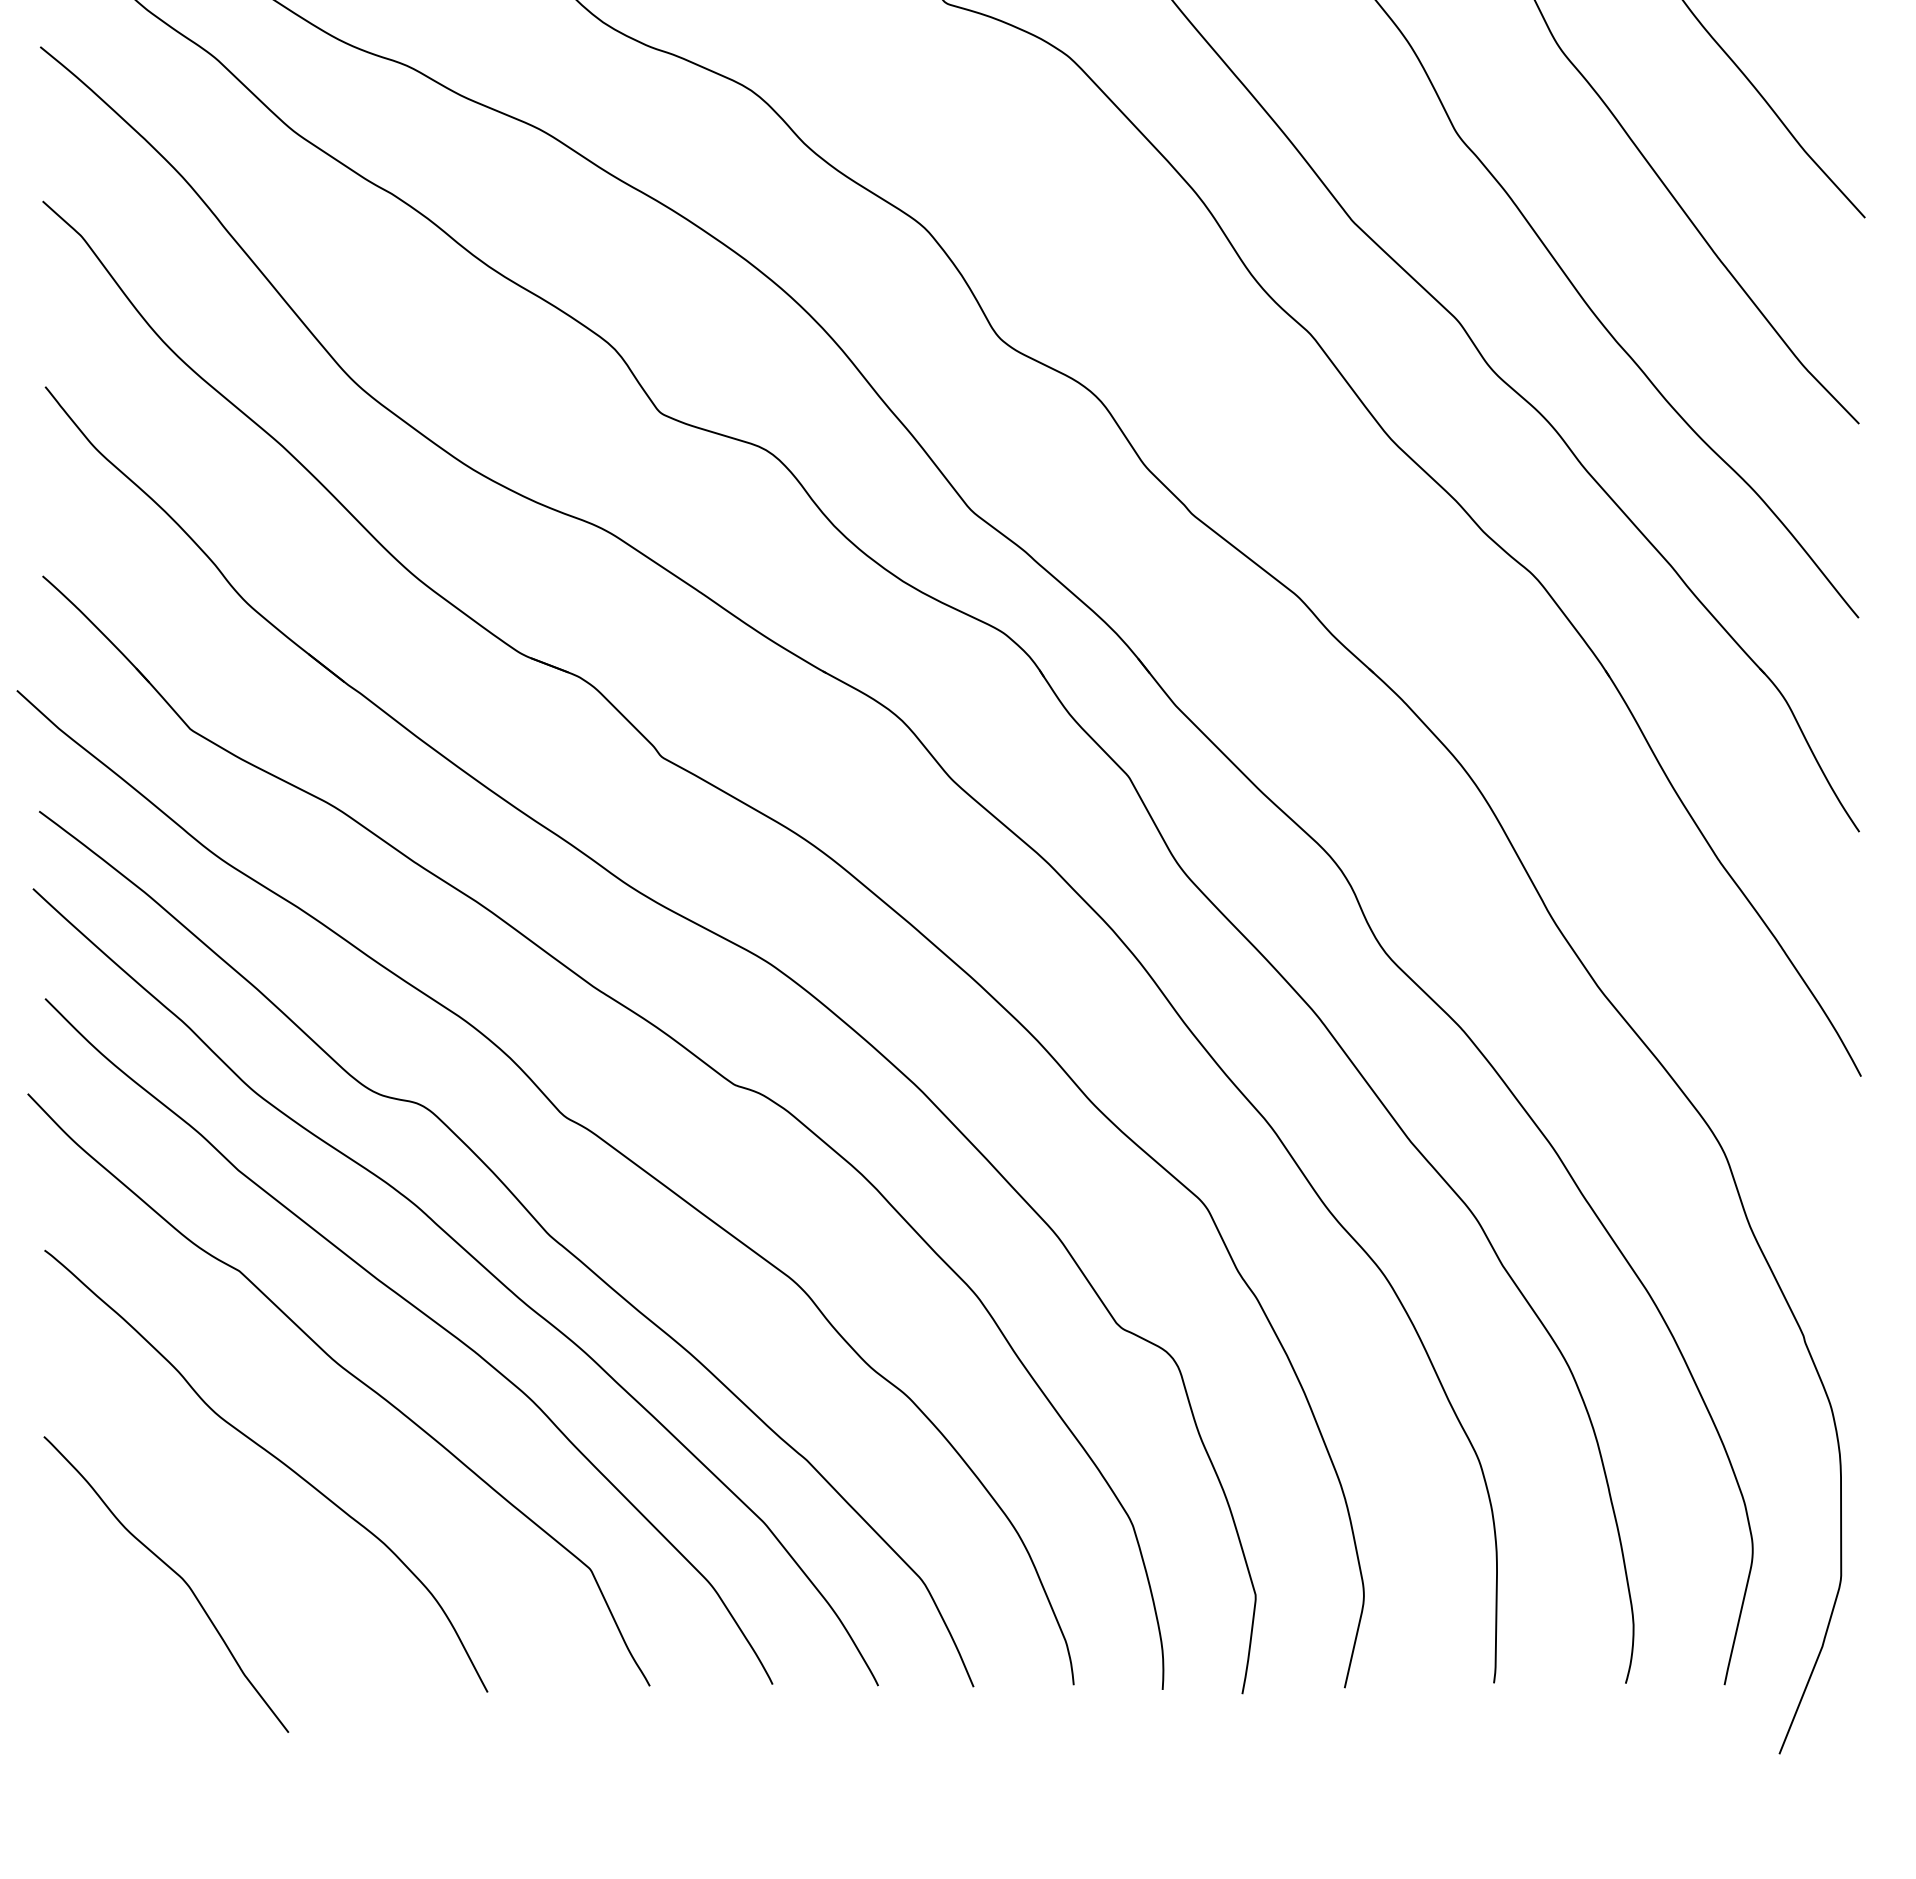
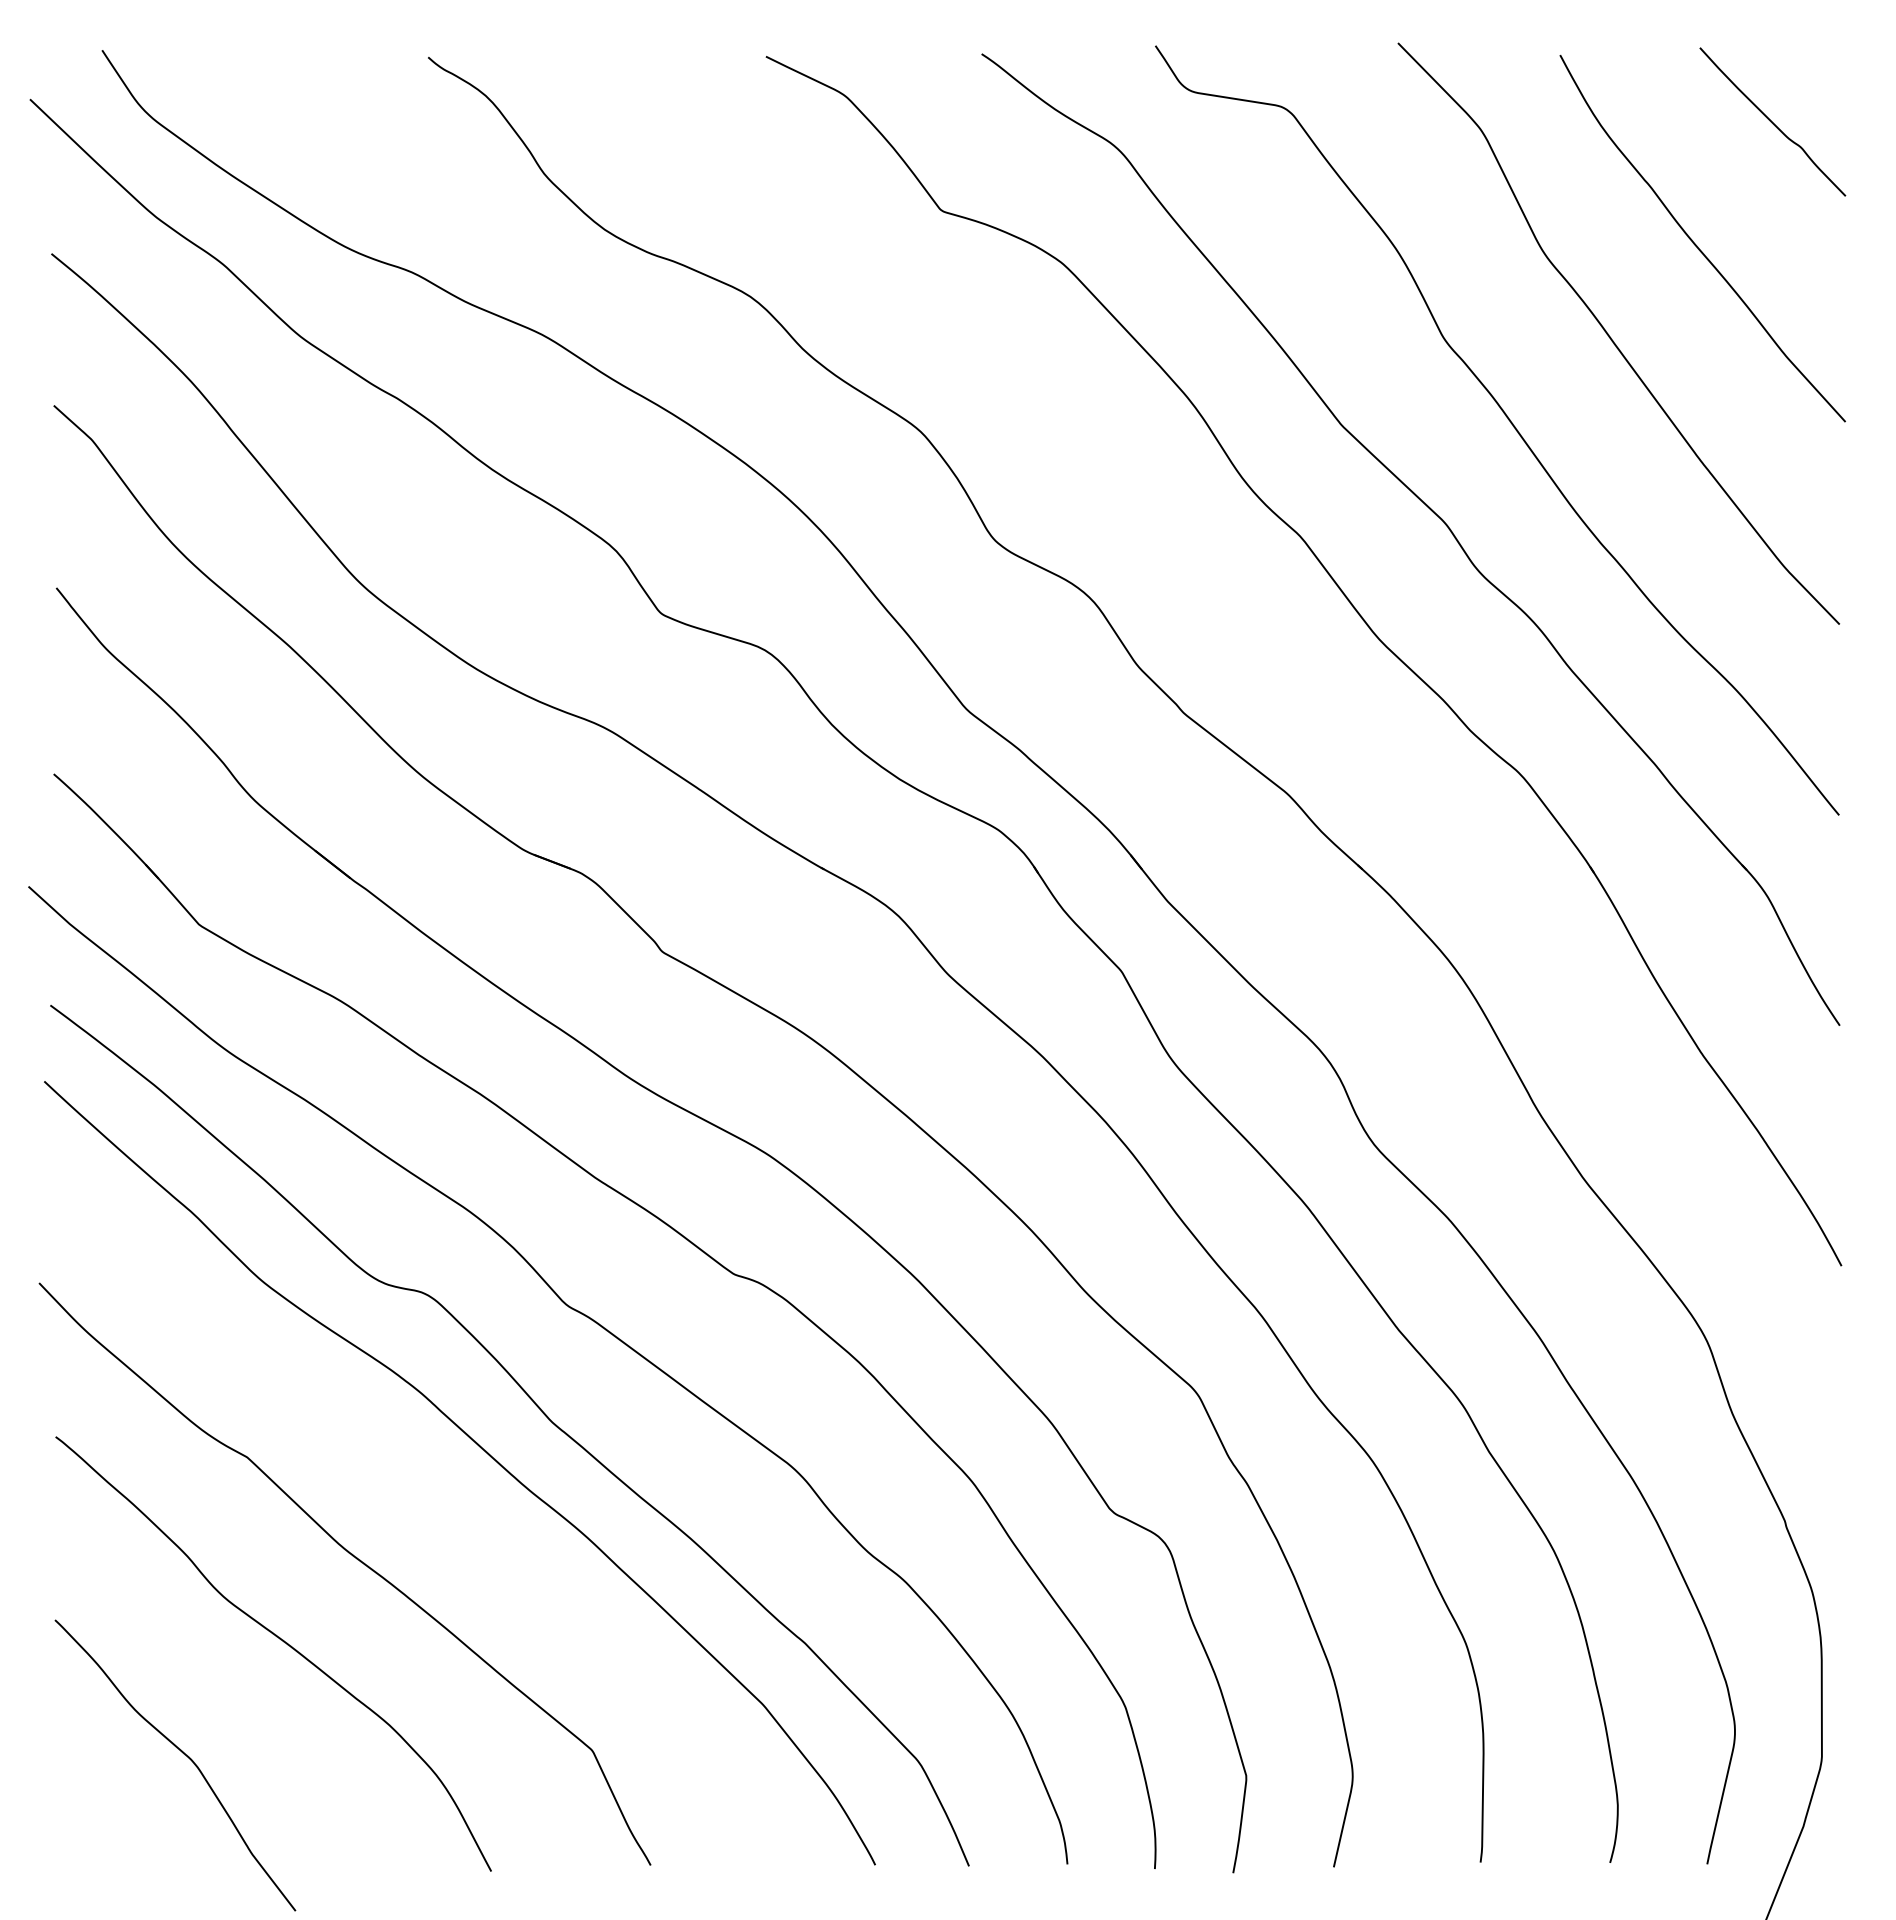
curve: (427, 1318) -> (432, 1503), removed

